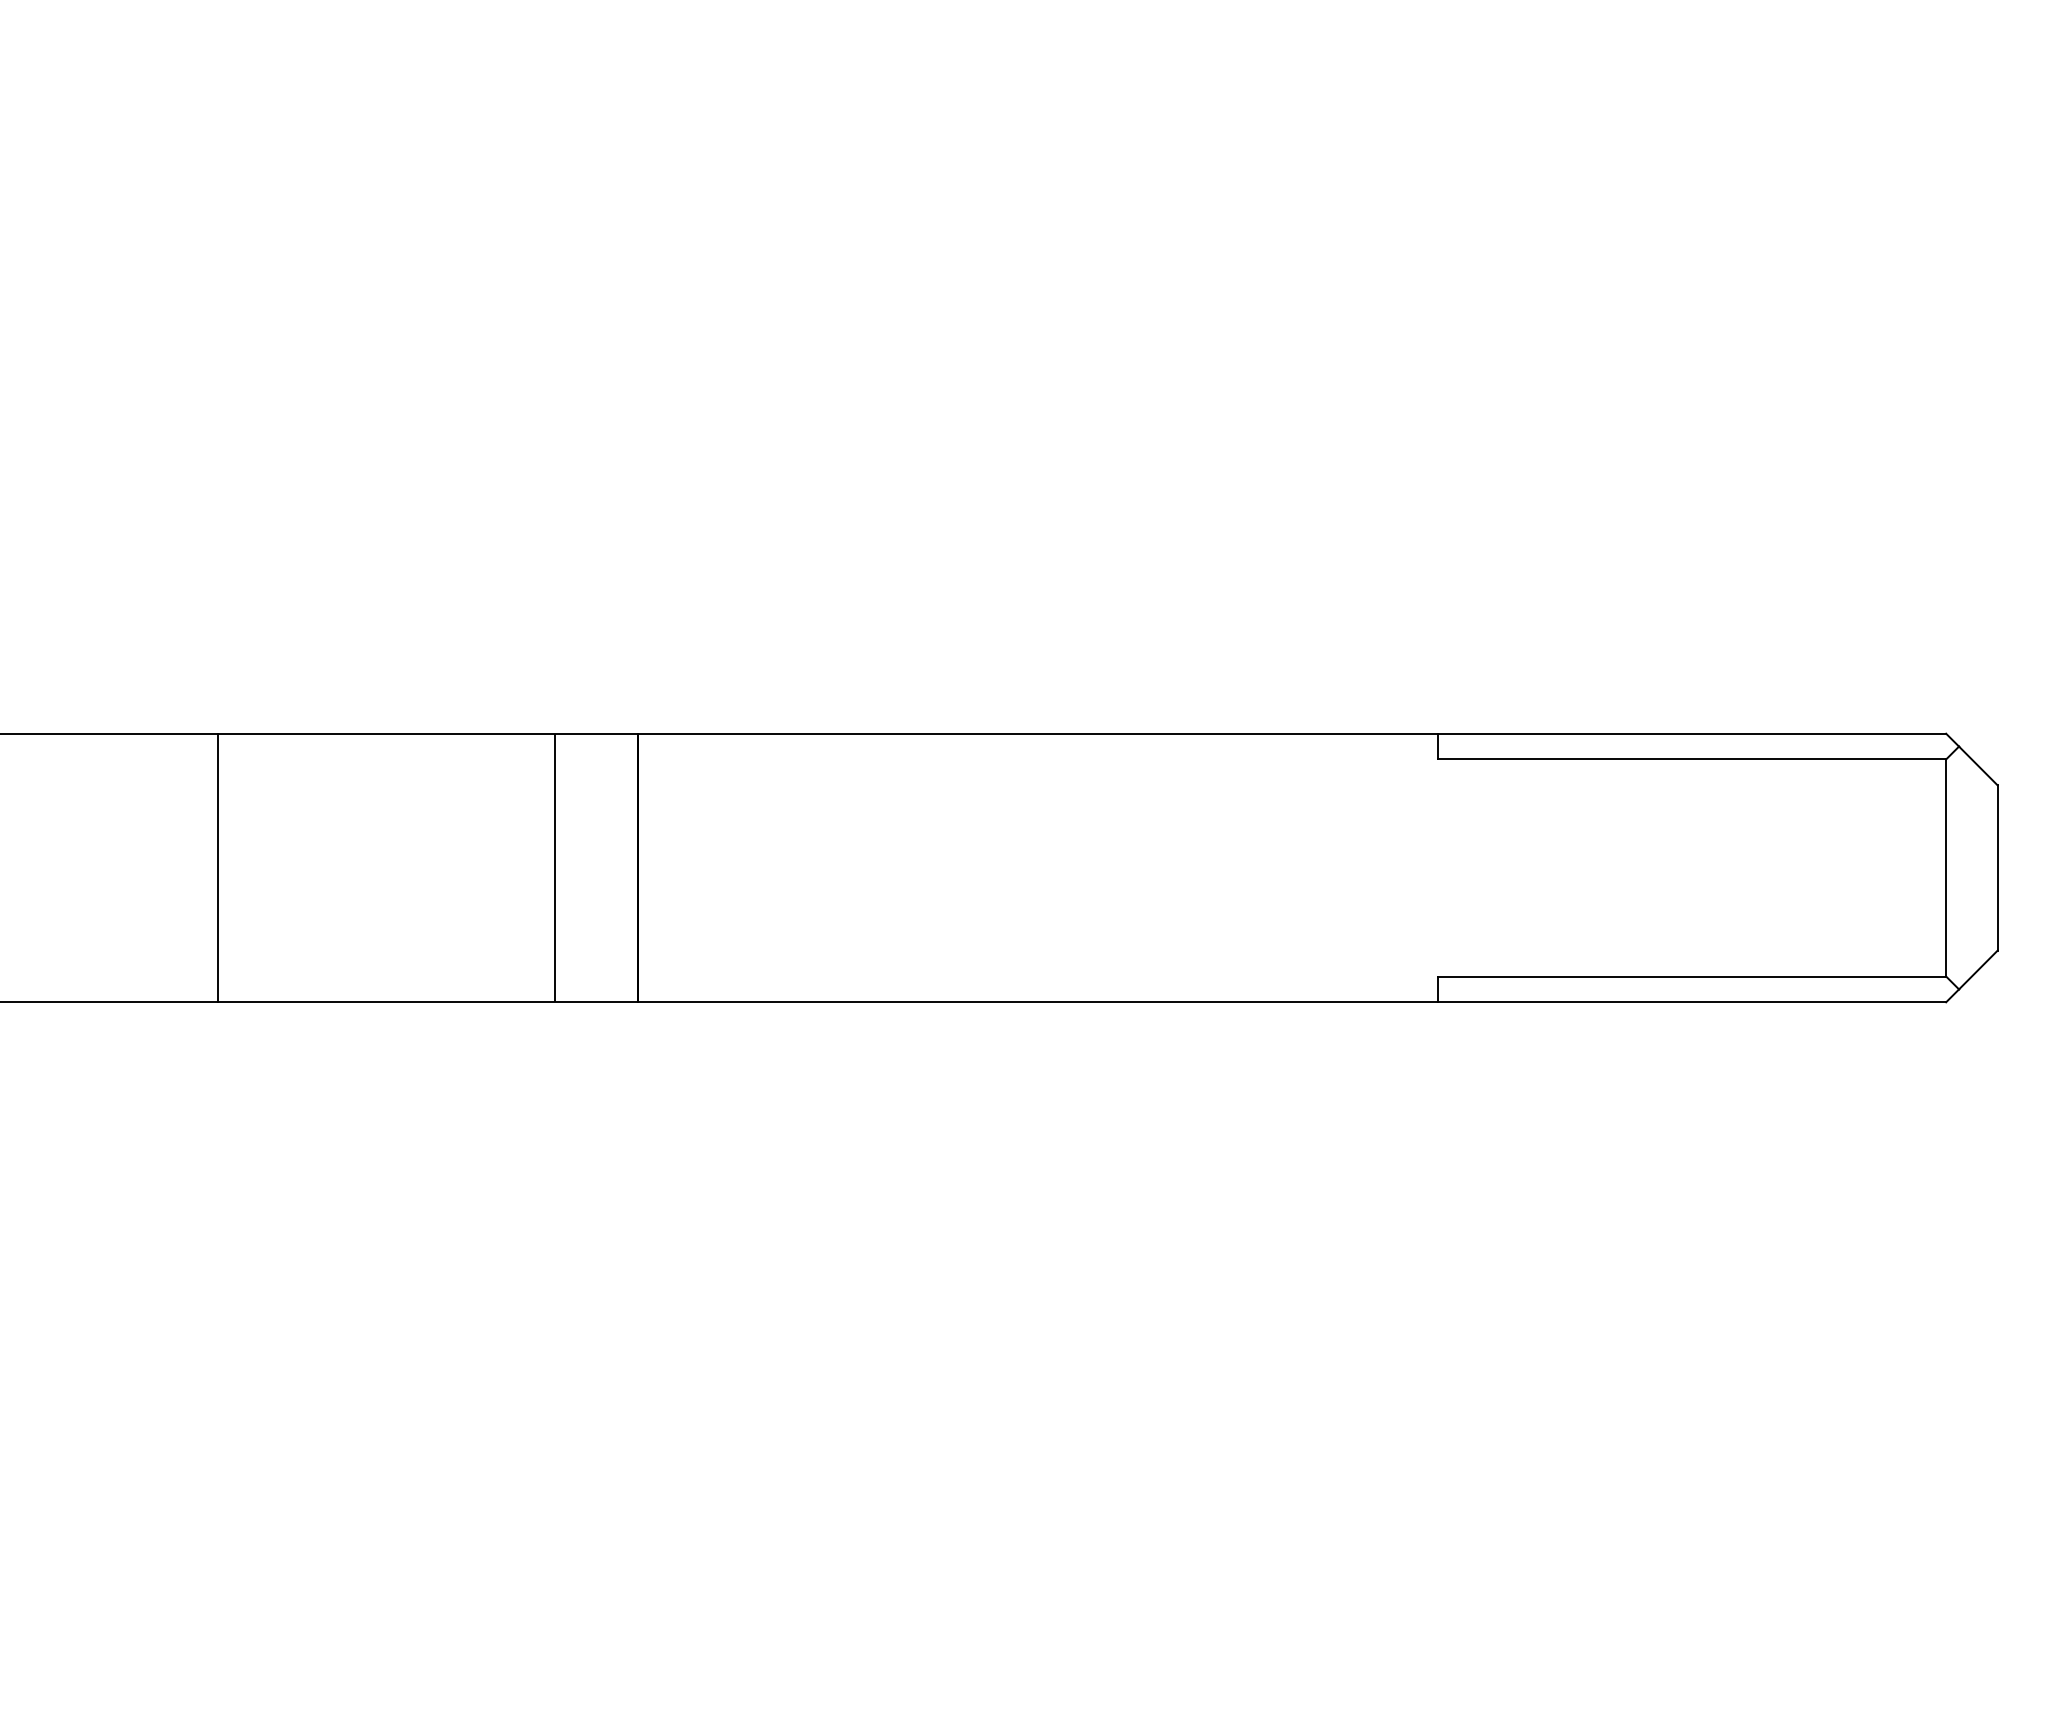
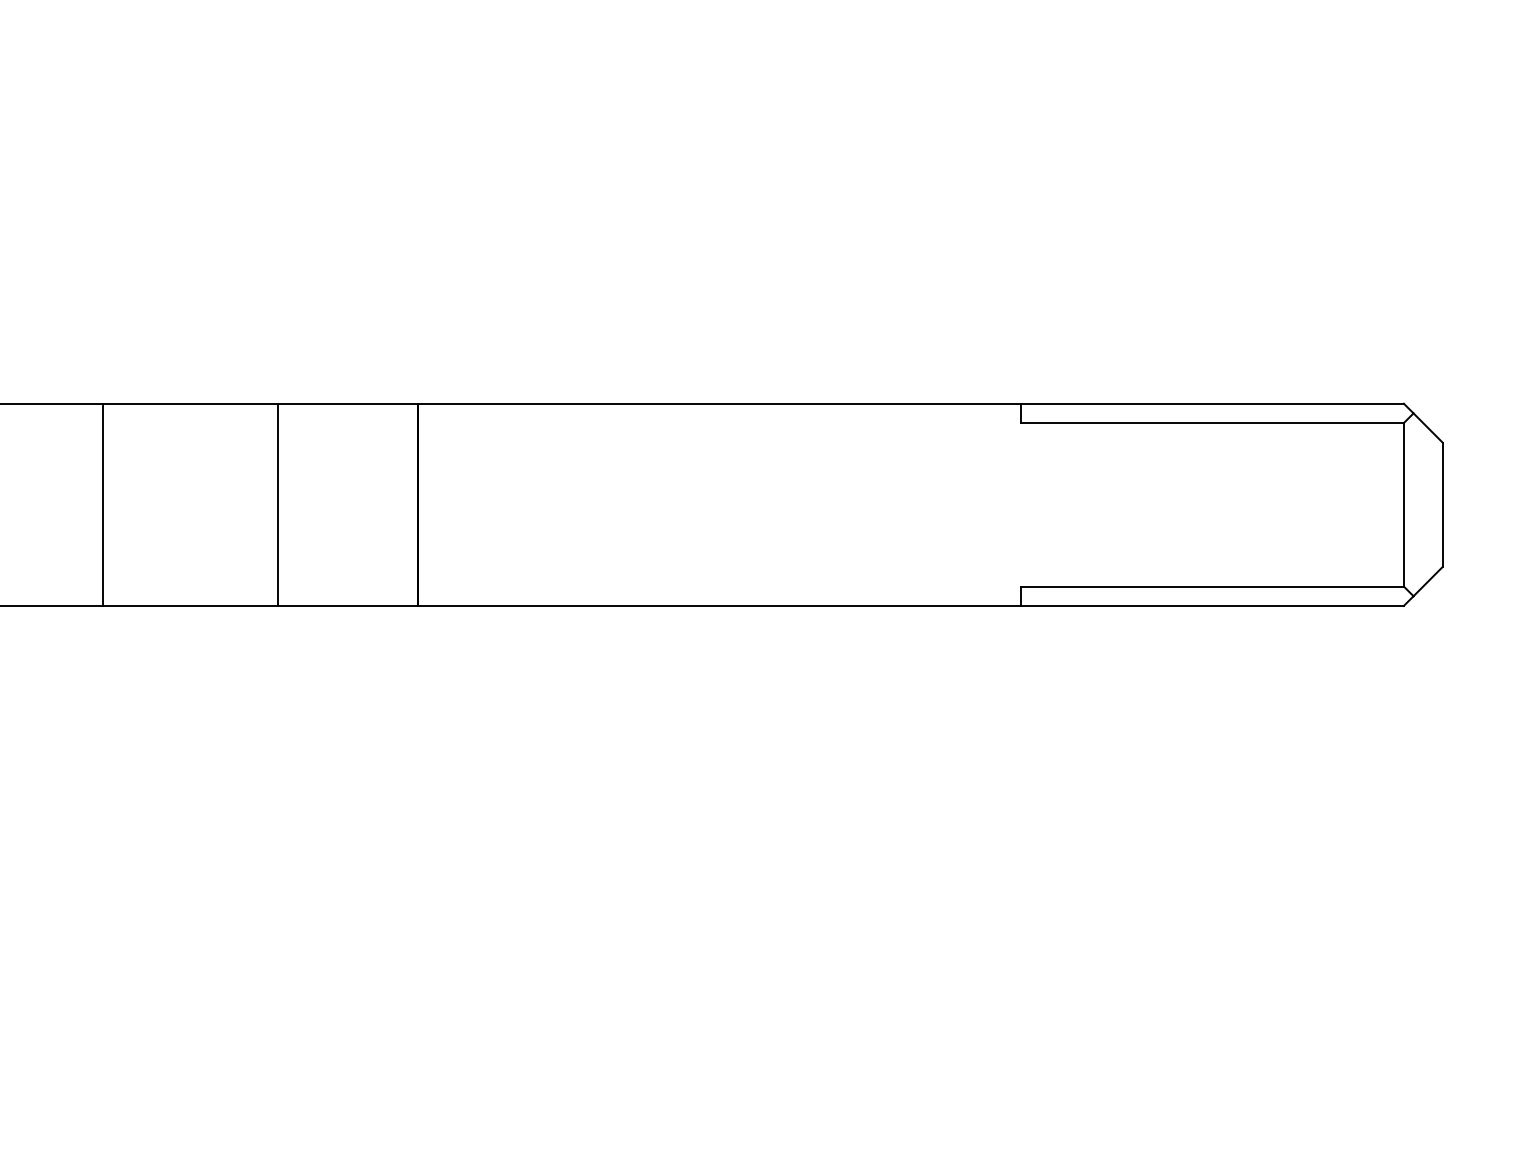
line: (554, 867) -> (277, 504), moved

